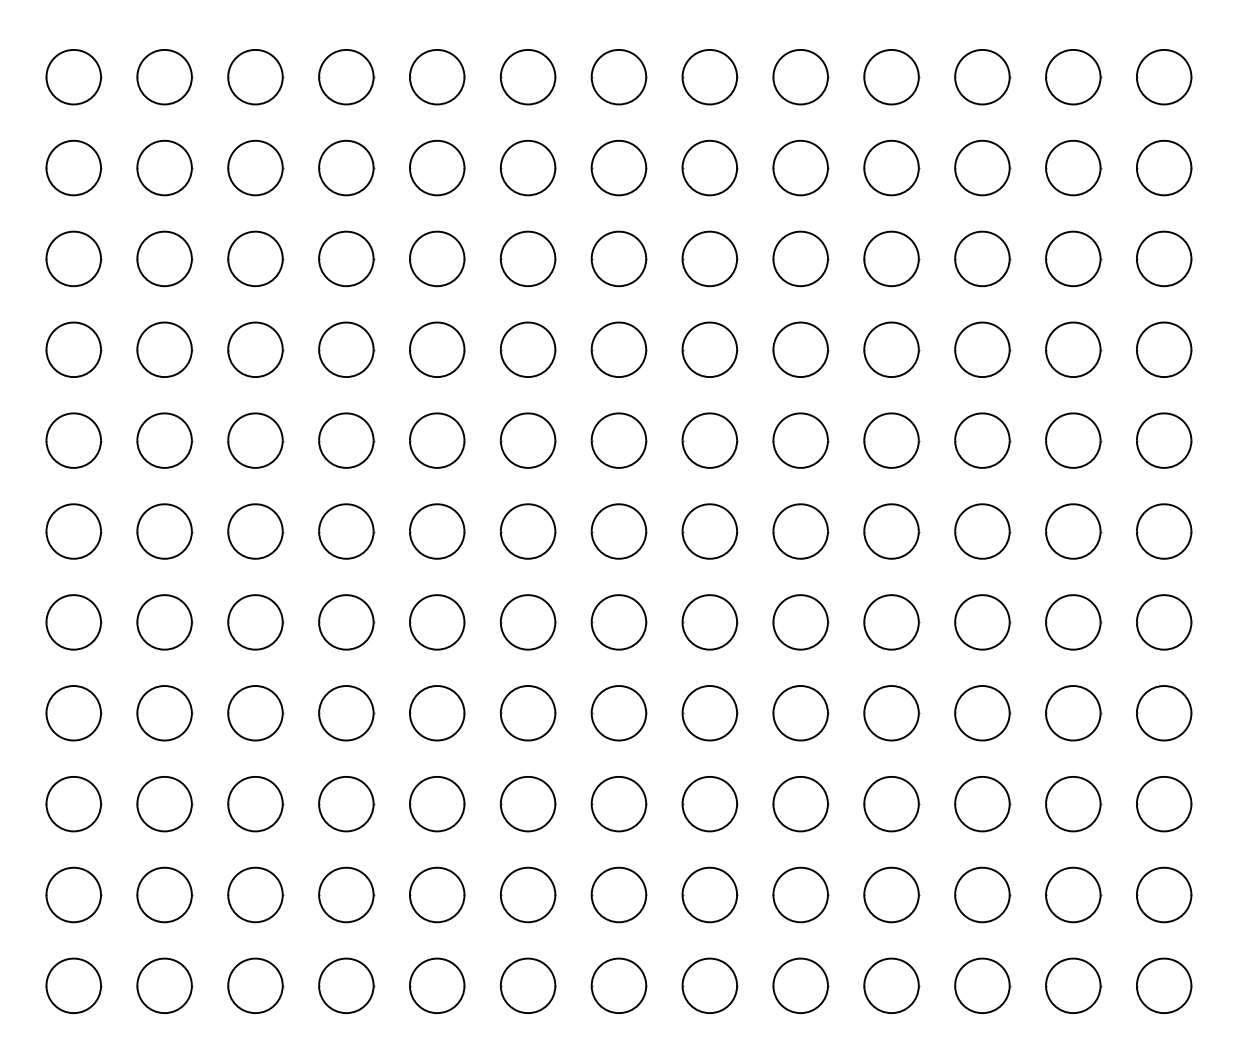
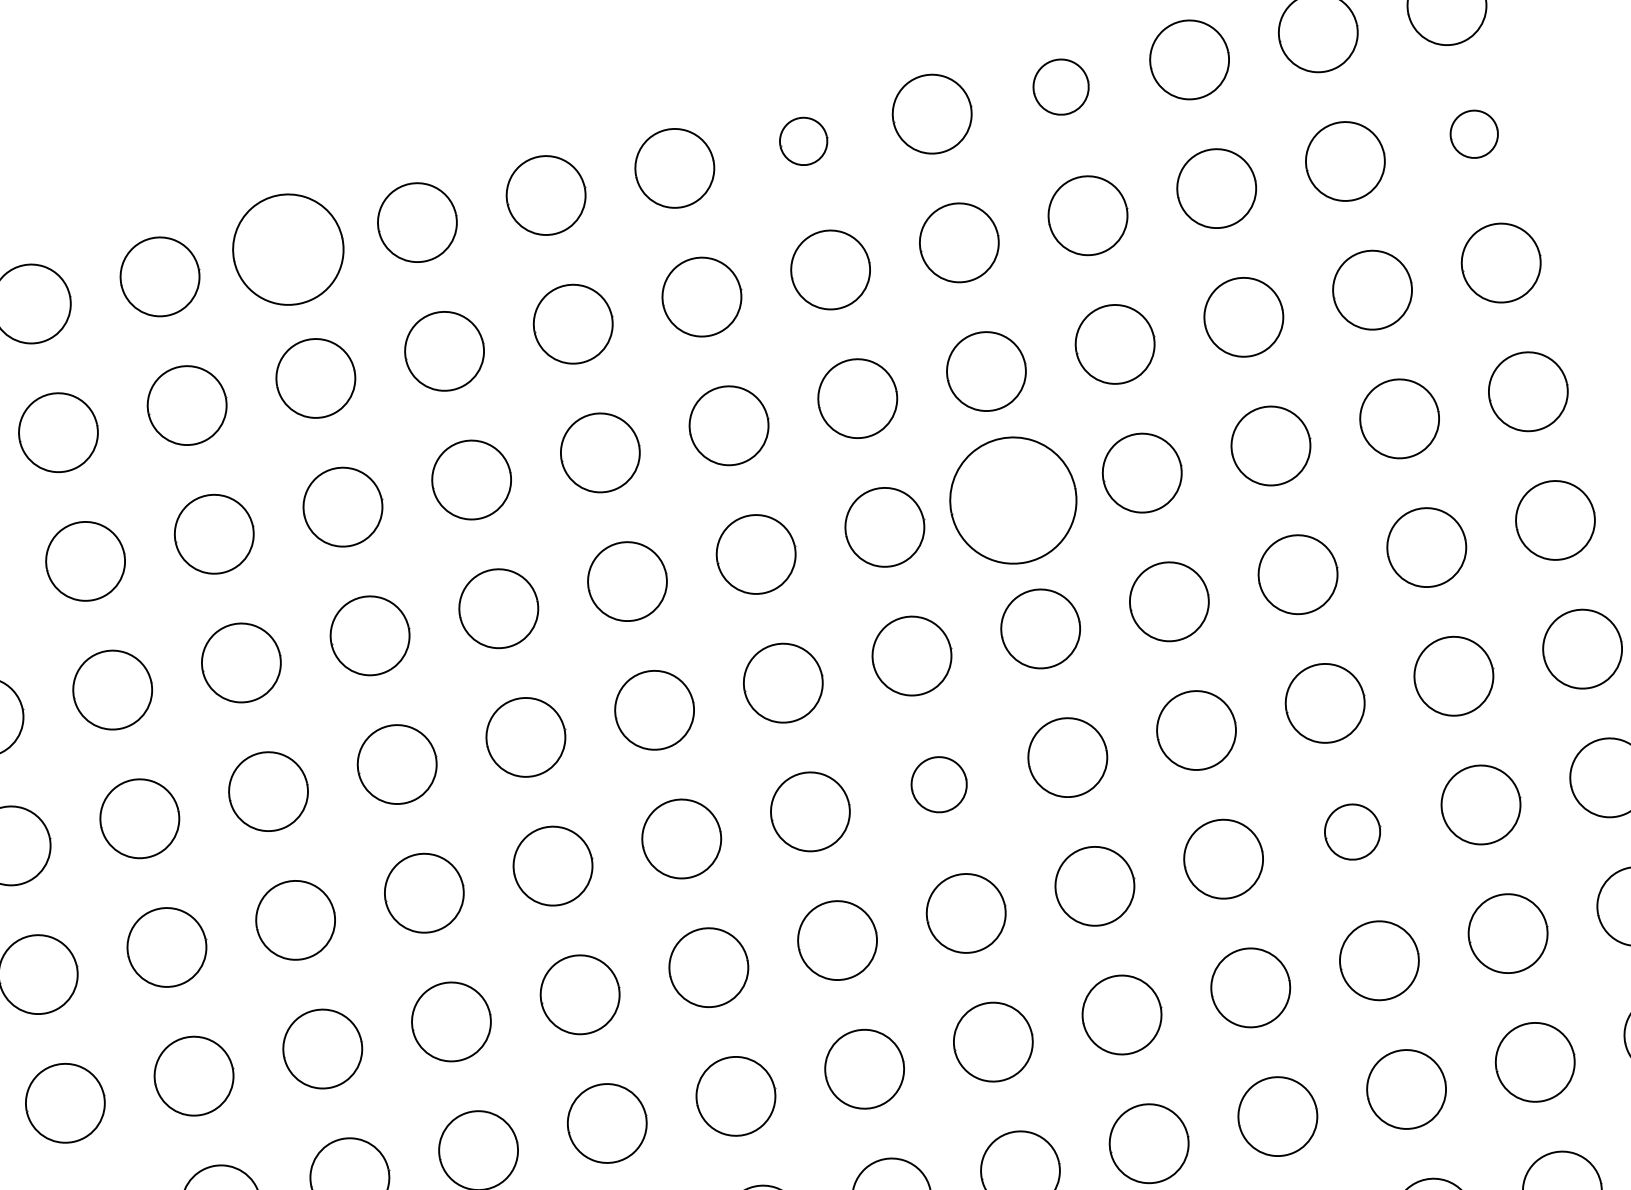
part: (346, 77) -> (289, 250), size x1.4
part: (709, 77) -> (803, 141), size x0.6
part: (891, 77) -> (1060, 87), size x0.7
part: (1164, 167) -> (1474, 133), size x0.6
part: (800, 349) -> (1013, 499), size x1.6
part: (709, 531) -> (938, 784), size x0.7
part: (982, 622) -> (1352, 832), size x0.7

